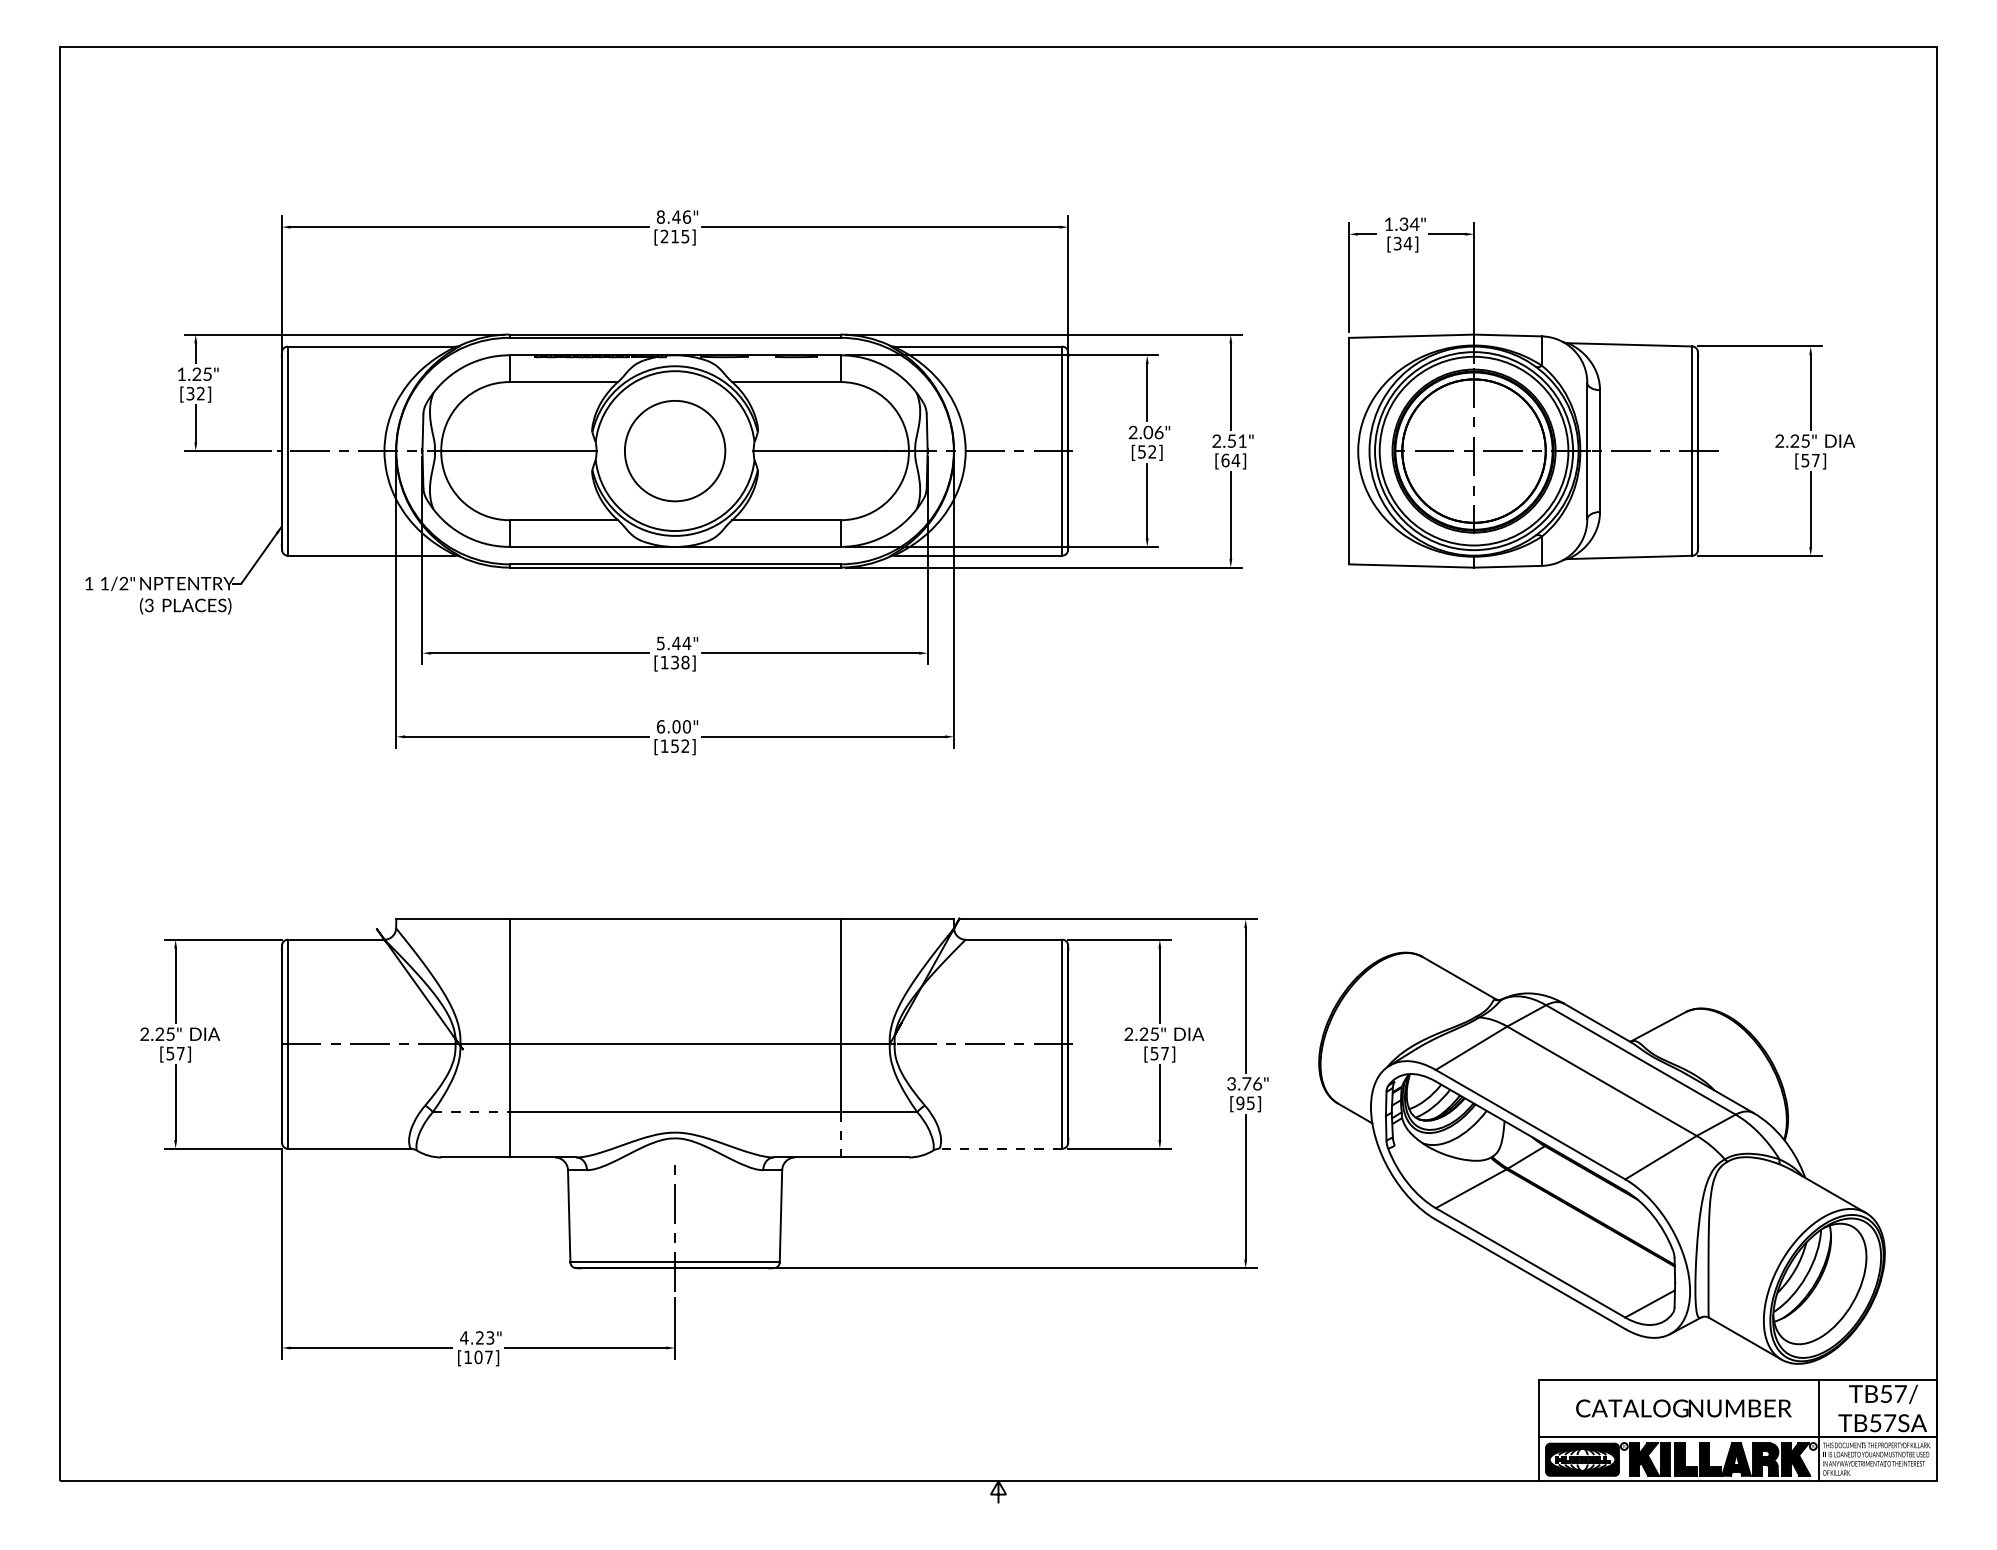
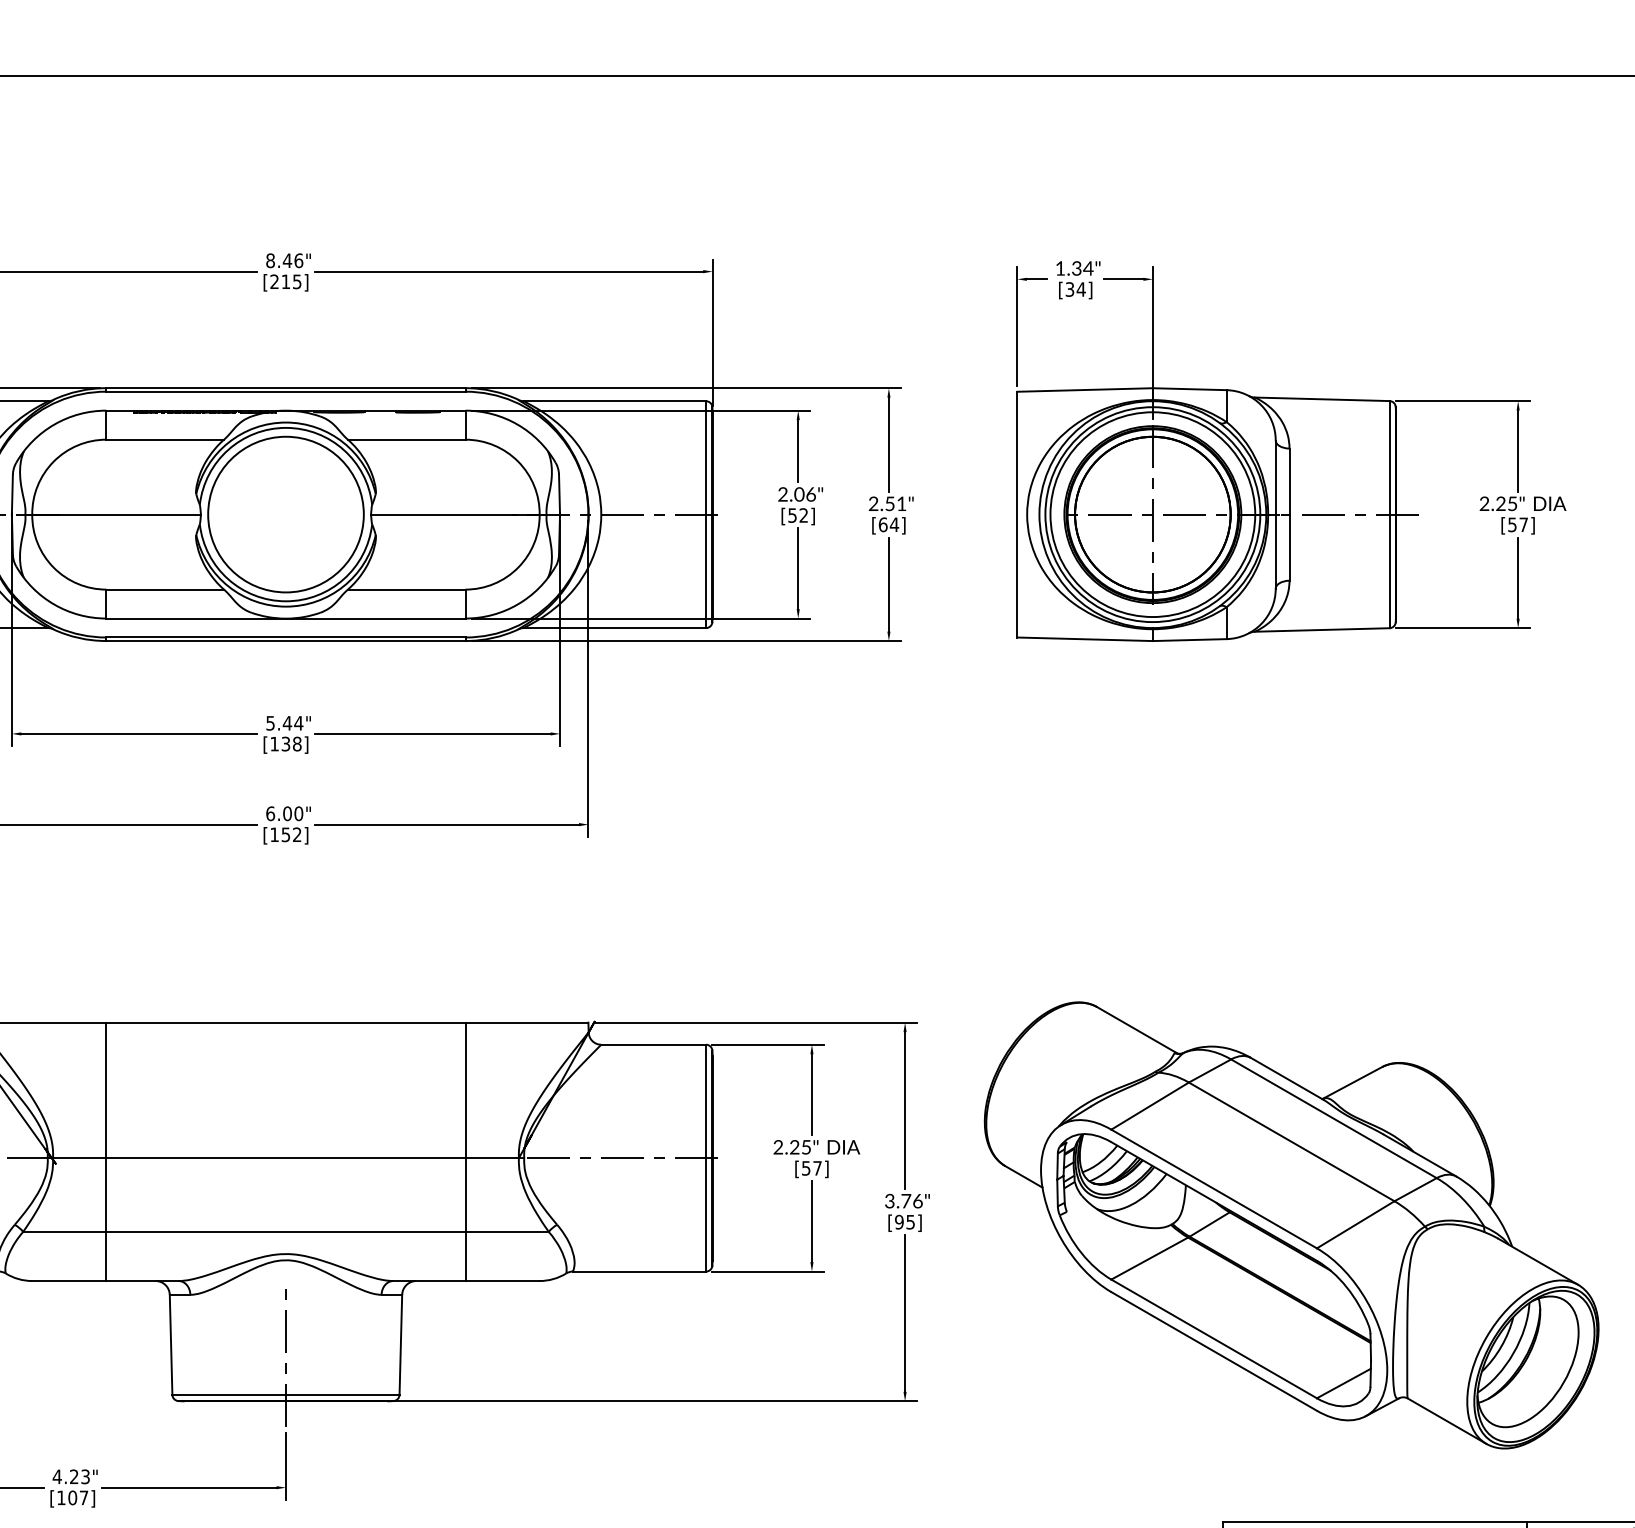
circle: (674, 450) -> (285, 513), size x1.43
line: (471, 1112) -> (65, 1232), dashed -> solid
line: (840, 1134) -> (465, 1256), dashed -> solid
line: (1000, 1148) -> (639, 1271), dashed -> solid
part: (1601, 1157) -> (1291, 1224), moved

